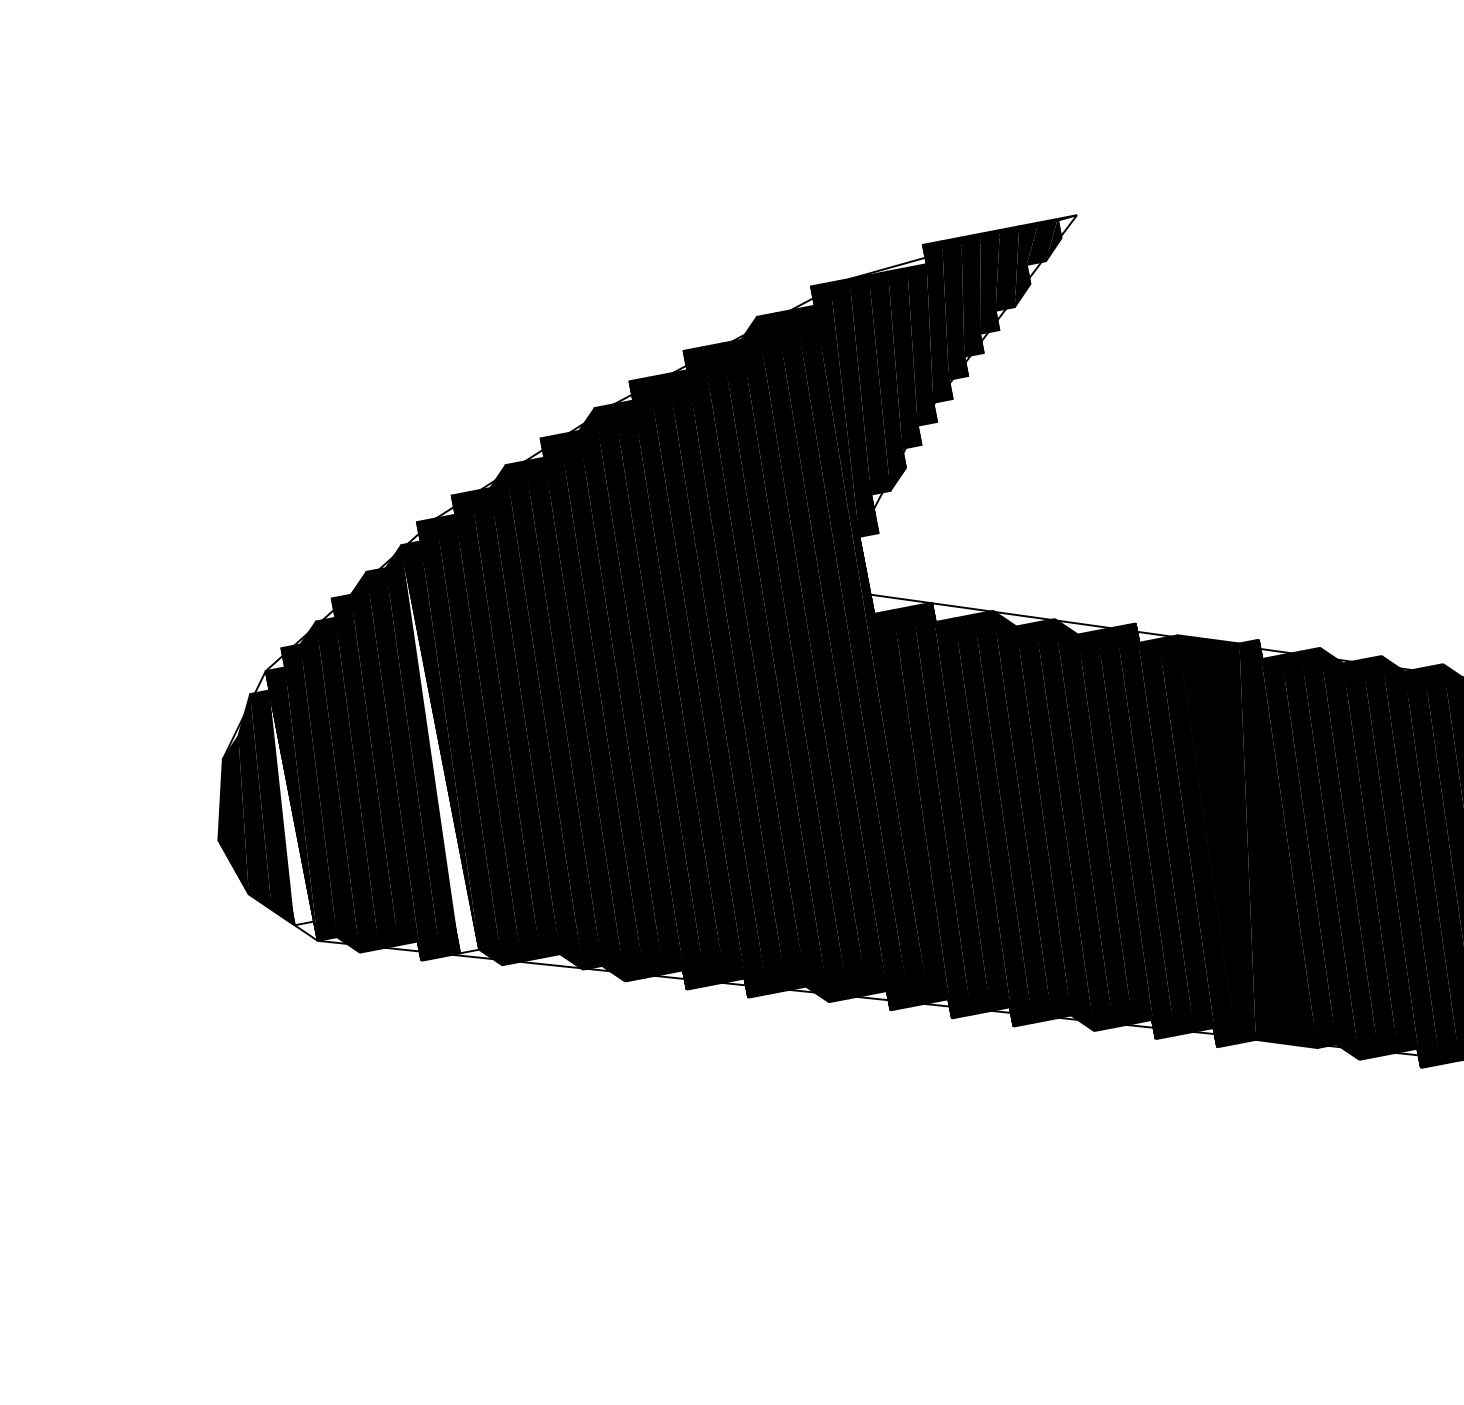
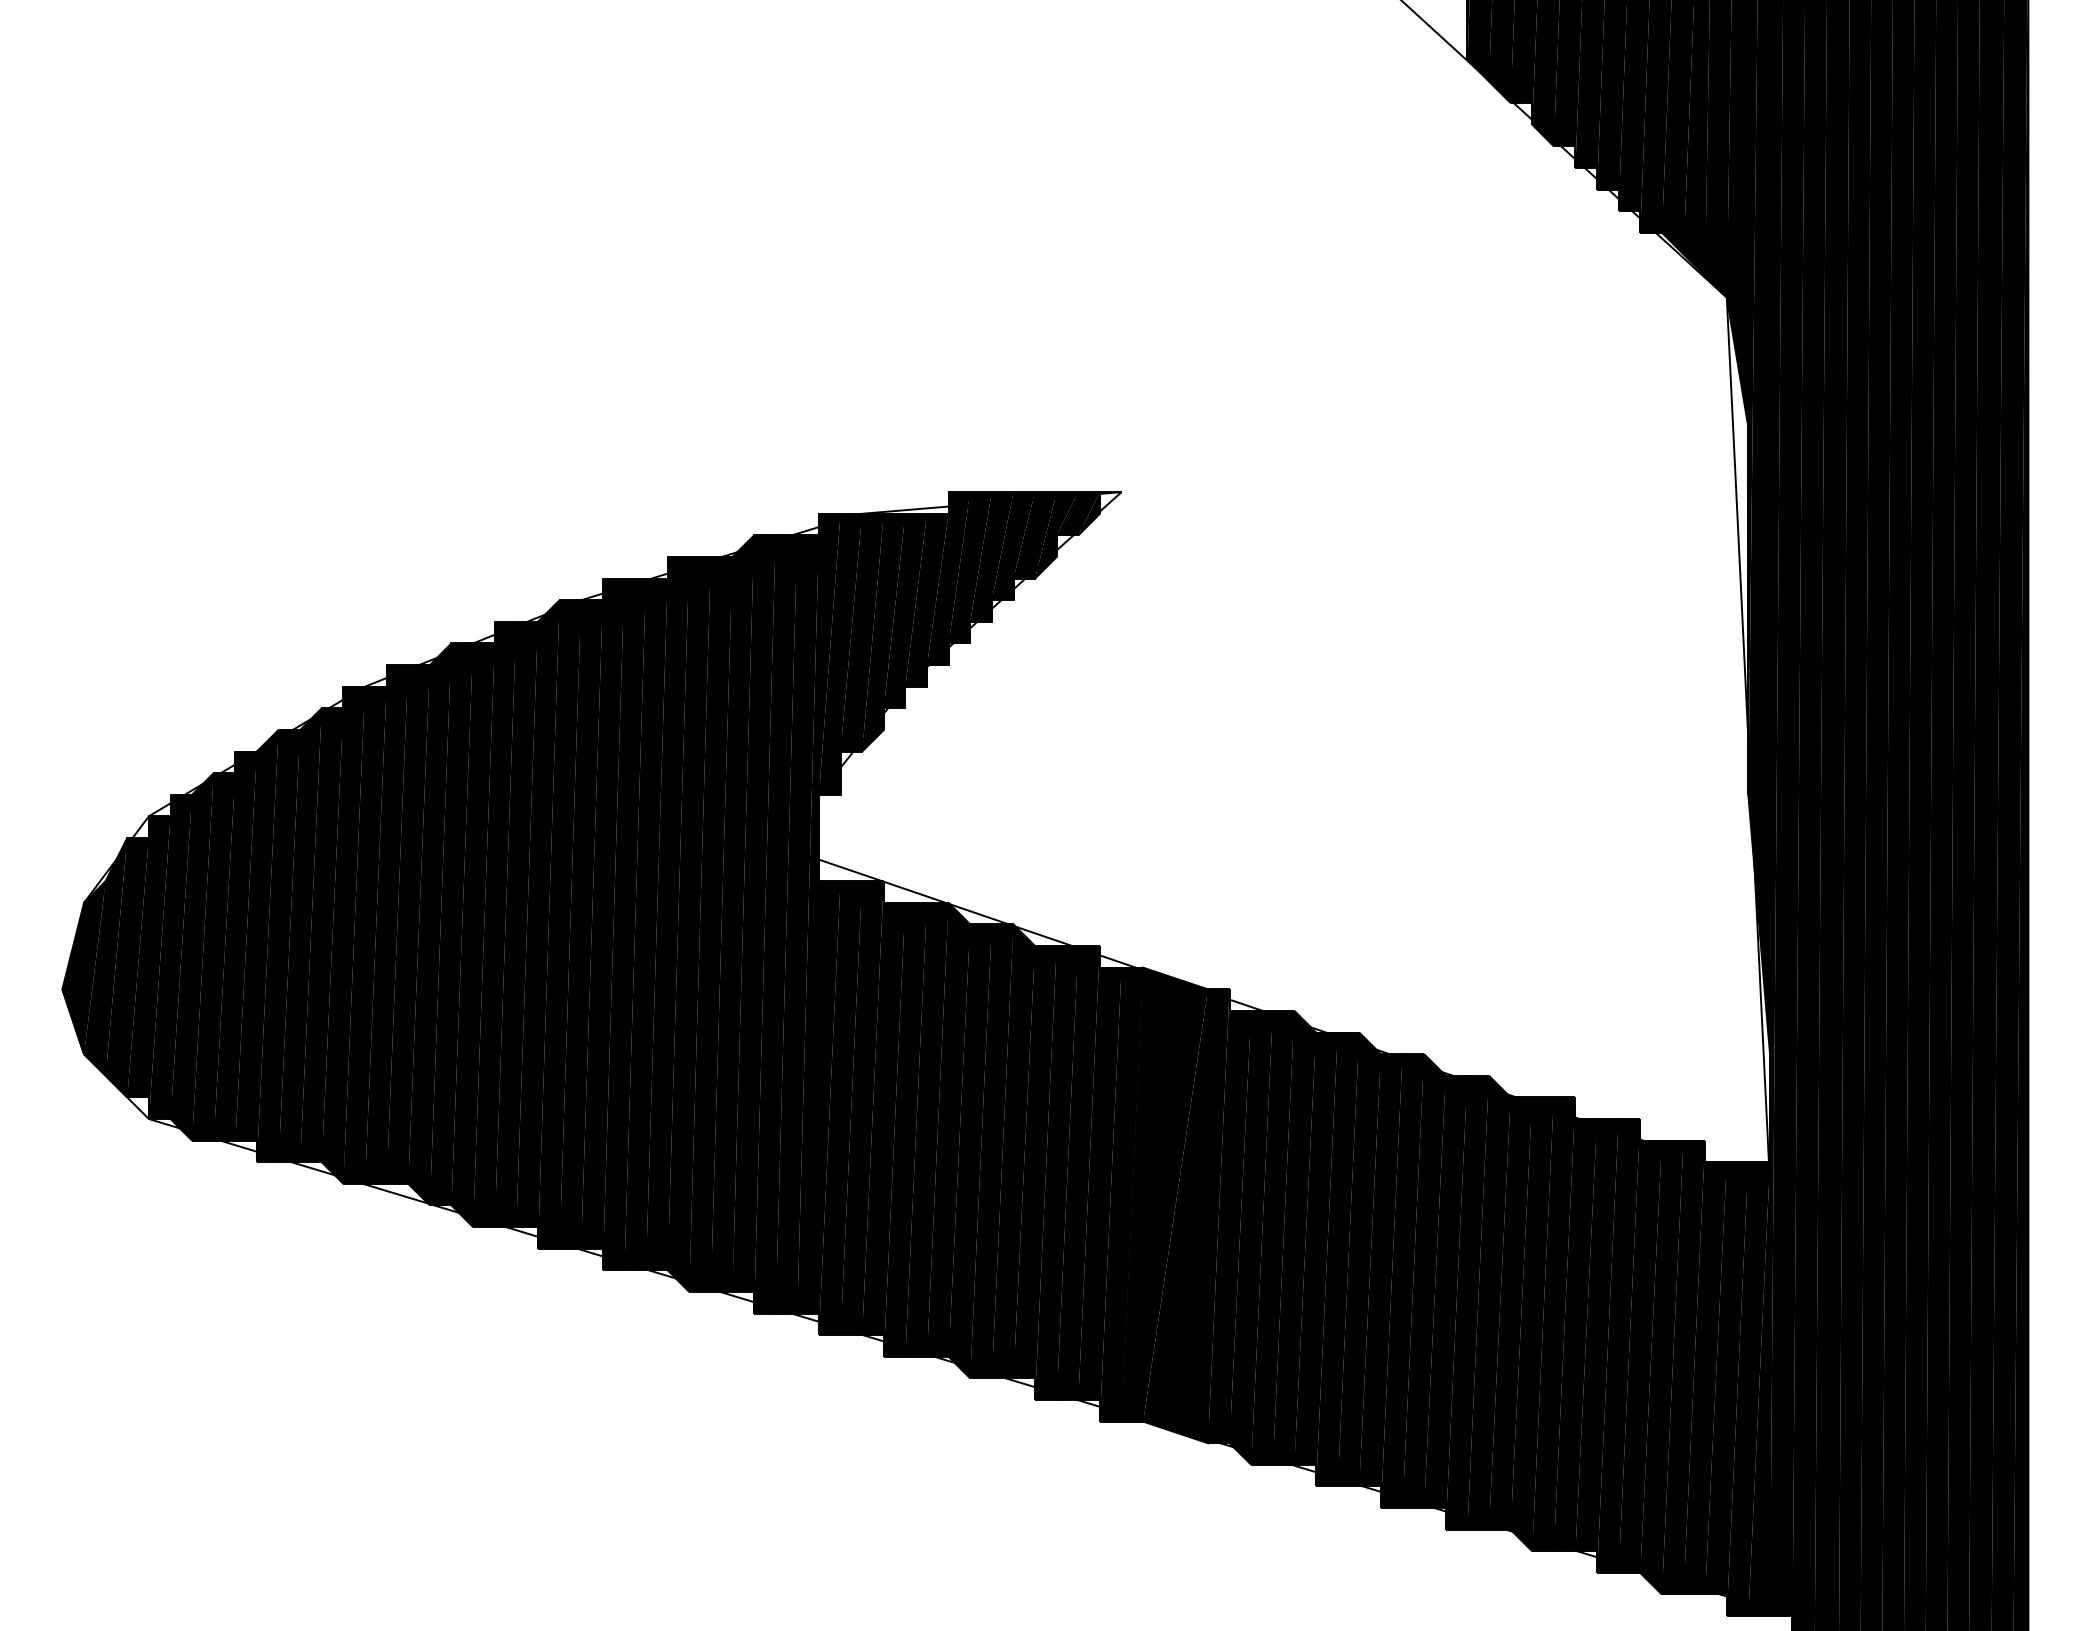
fill: (430, 749) -> (310, 935), added
fill: (281, 807) -> (137, 967), added

